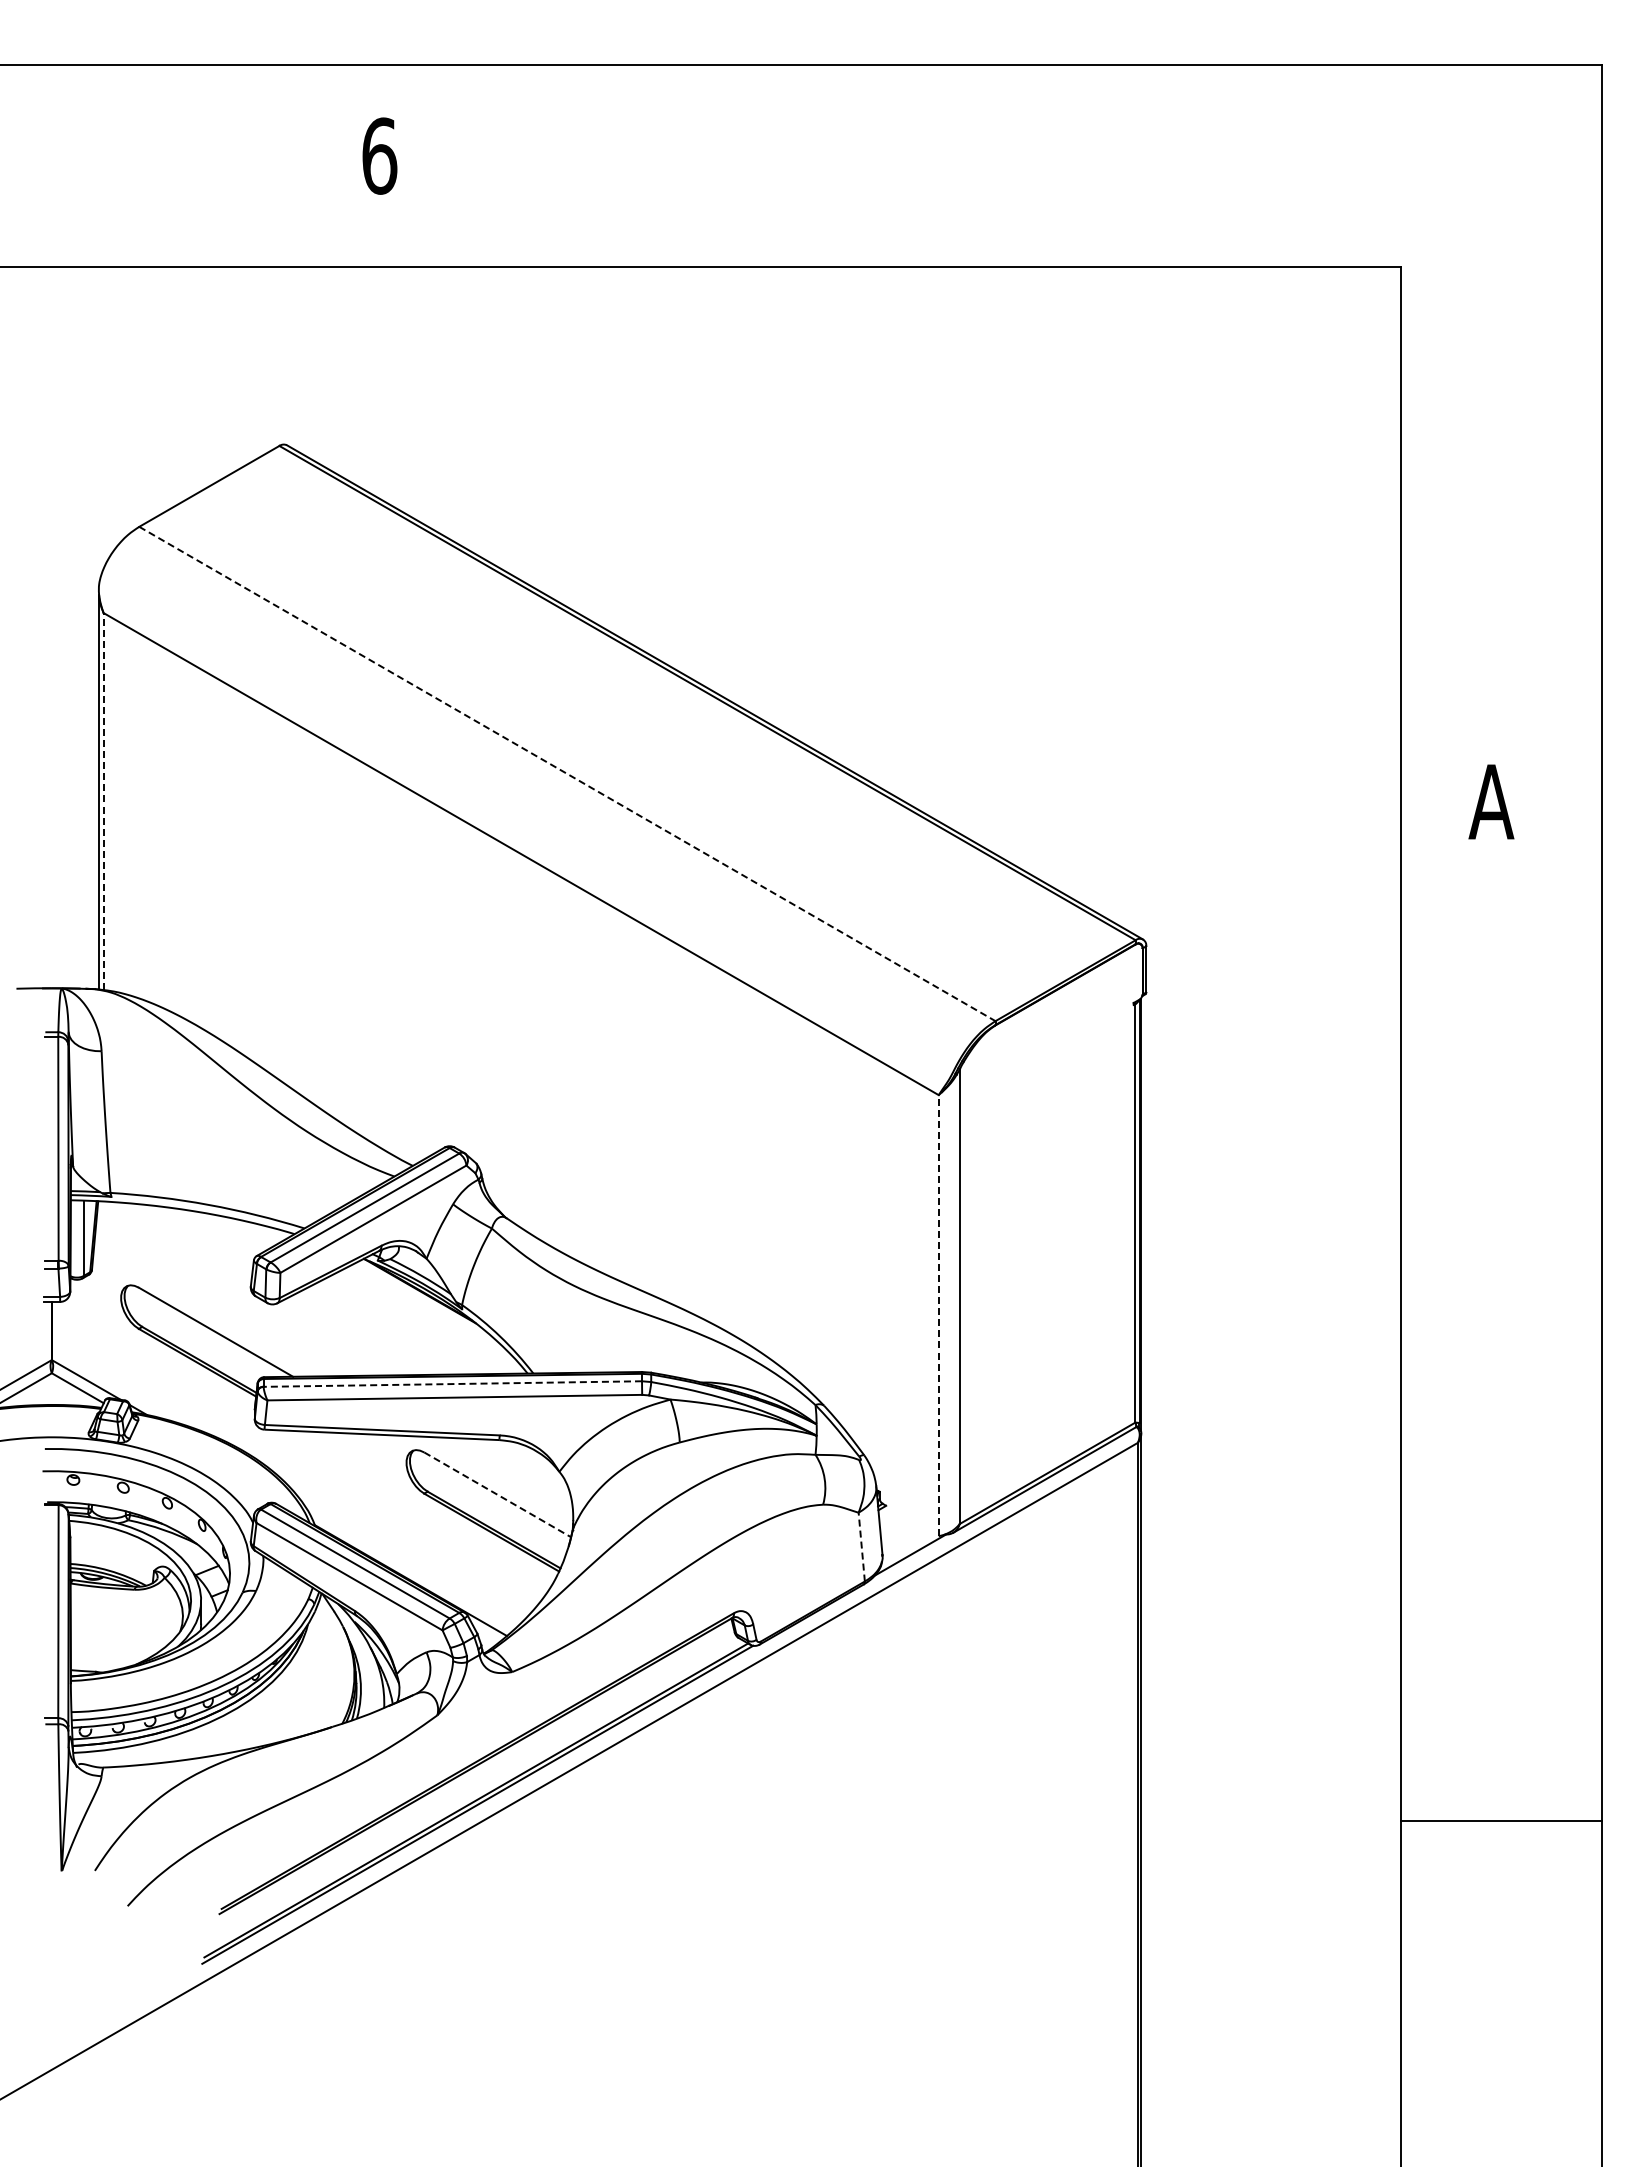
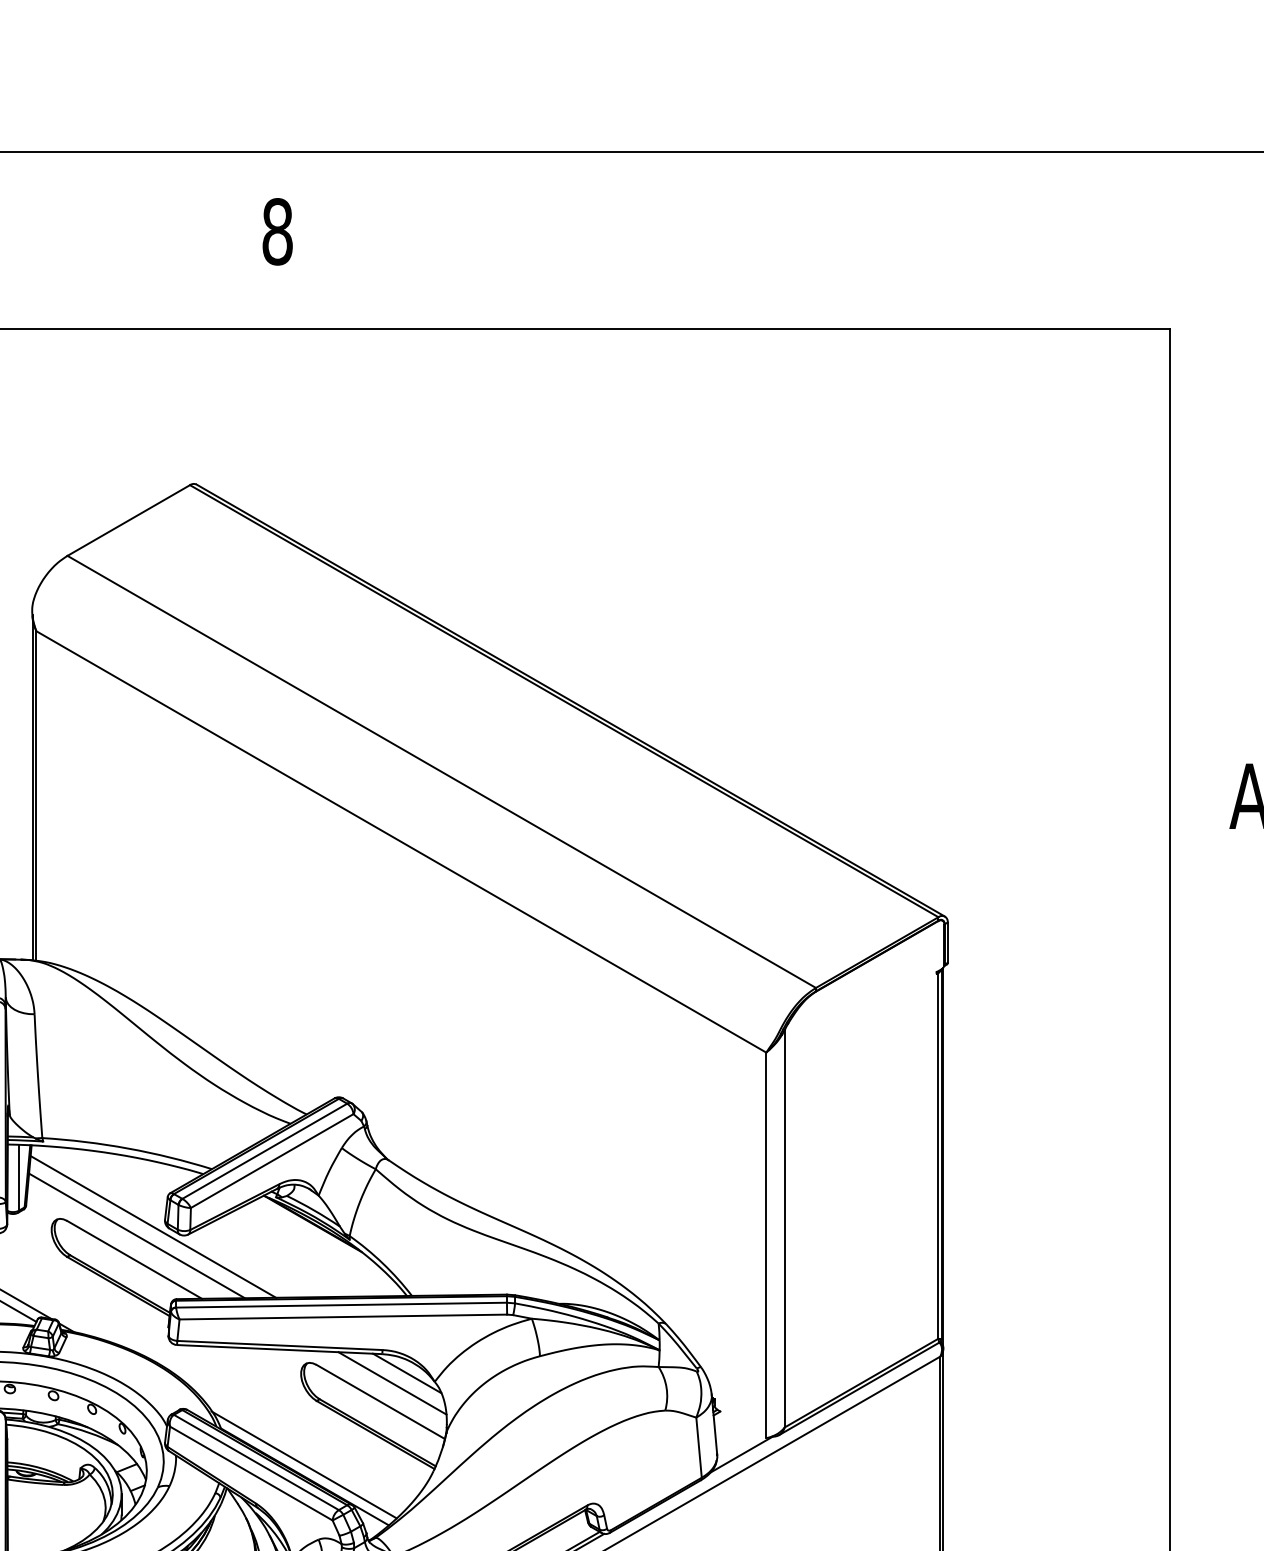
text: (379, 155) -> (277, 231), 6 -> 8
line: (567, 774) -> (441, 772), dashed -> solid
line: (103, 801) -> (36, 795), dashed -> solid
line: (237, 1294) -> (153, 1226), added
line: (218, 1304) -> (136, 1235), added
line: (938, 1315) -> (766, 1245), dashed -> solid
line: (452, 1384) -> (341, 1305), dashed -> solid
line: (527, 1461) -> (406, 1372), added
line: (510, 1473) -> (392, 1383), added
line: (497, 1494) -> (380, 1401), dashed -> solid
line: (861, 1547) -> (698, 1448), dashed -> solid
line: (409, 1566) -> (303, 1464), added

